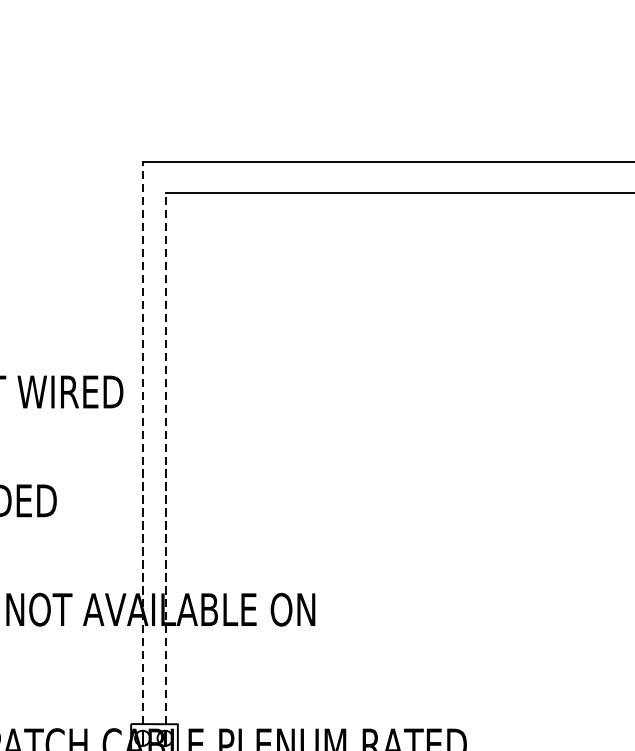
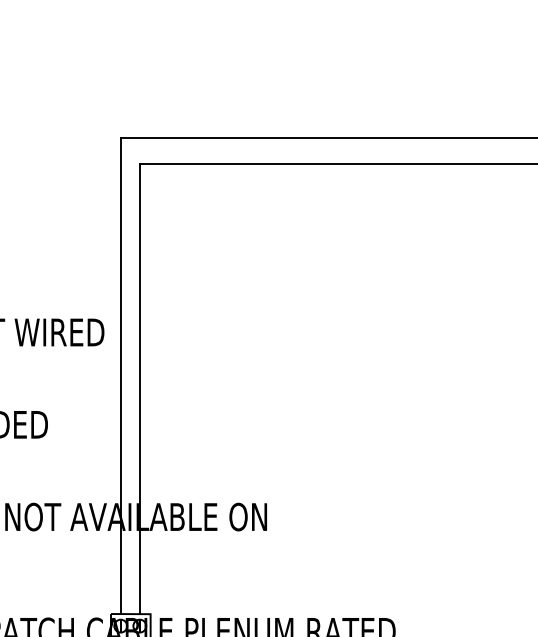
line: (143, 442) -> (121, 375), dashed -> solid
line: (165, 458) -> (140, 388), dashed -> solid

